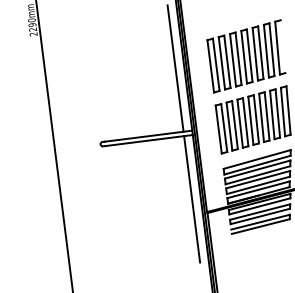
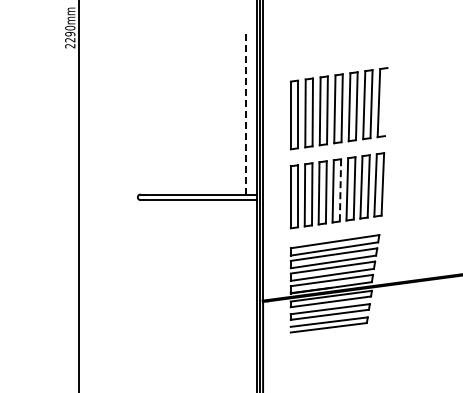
line: (175, 68) -> (245, 112), solid -> dashed
line: (256, 119) -> (340, 190), solid -> dashed
line: (191, 198) -> (245, 281), removed

